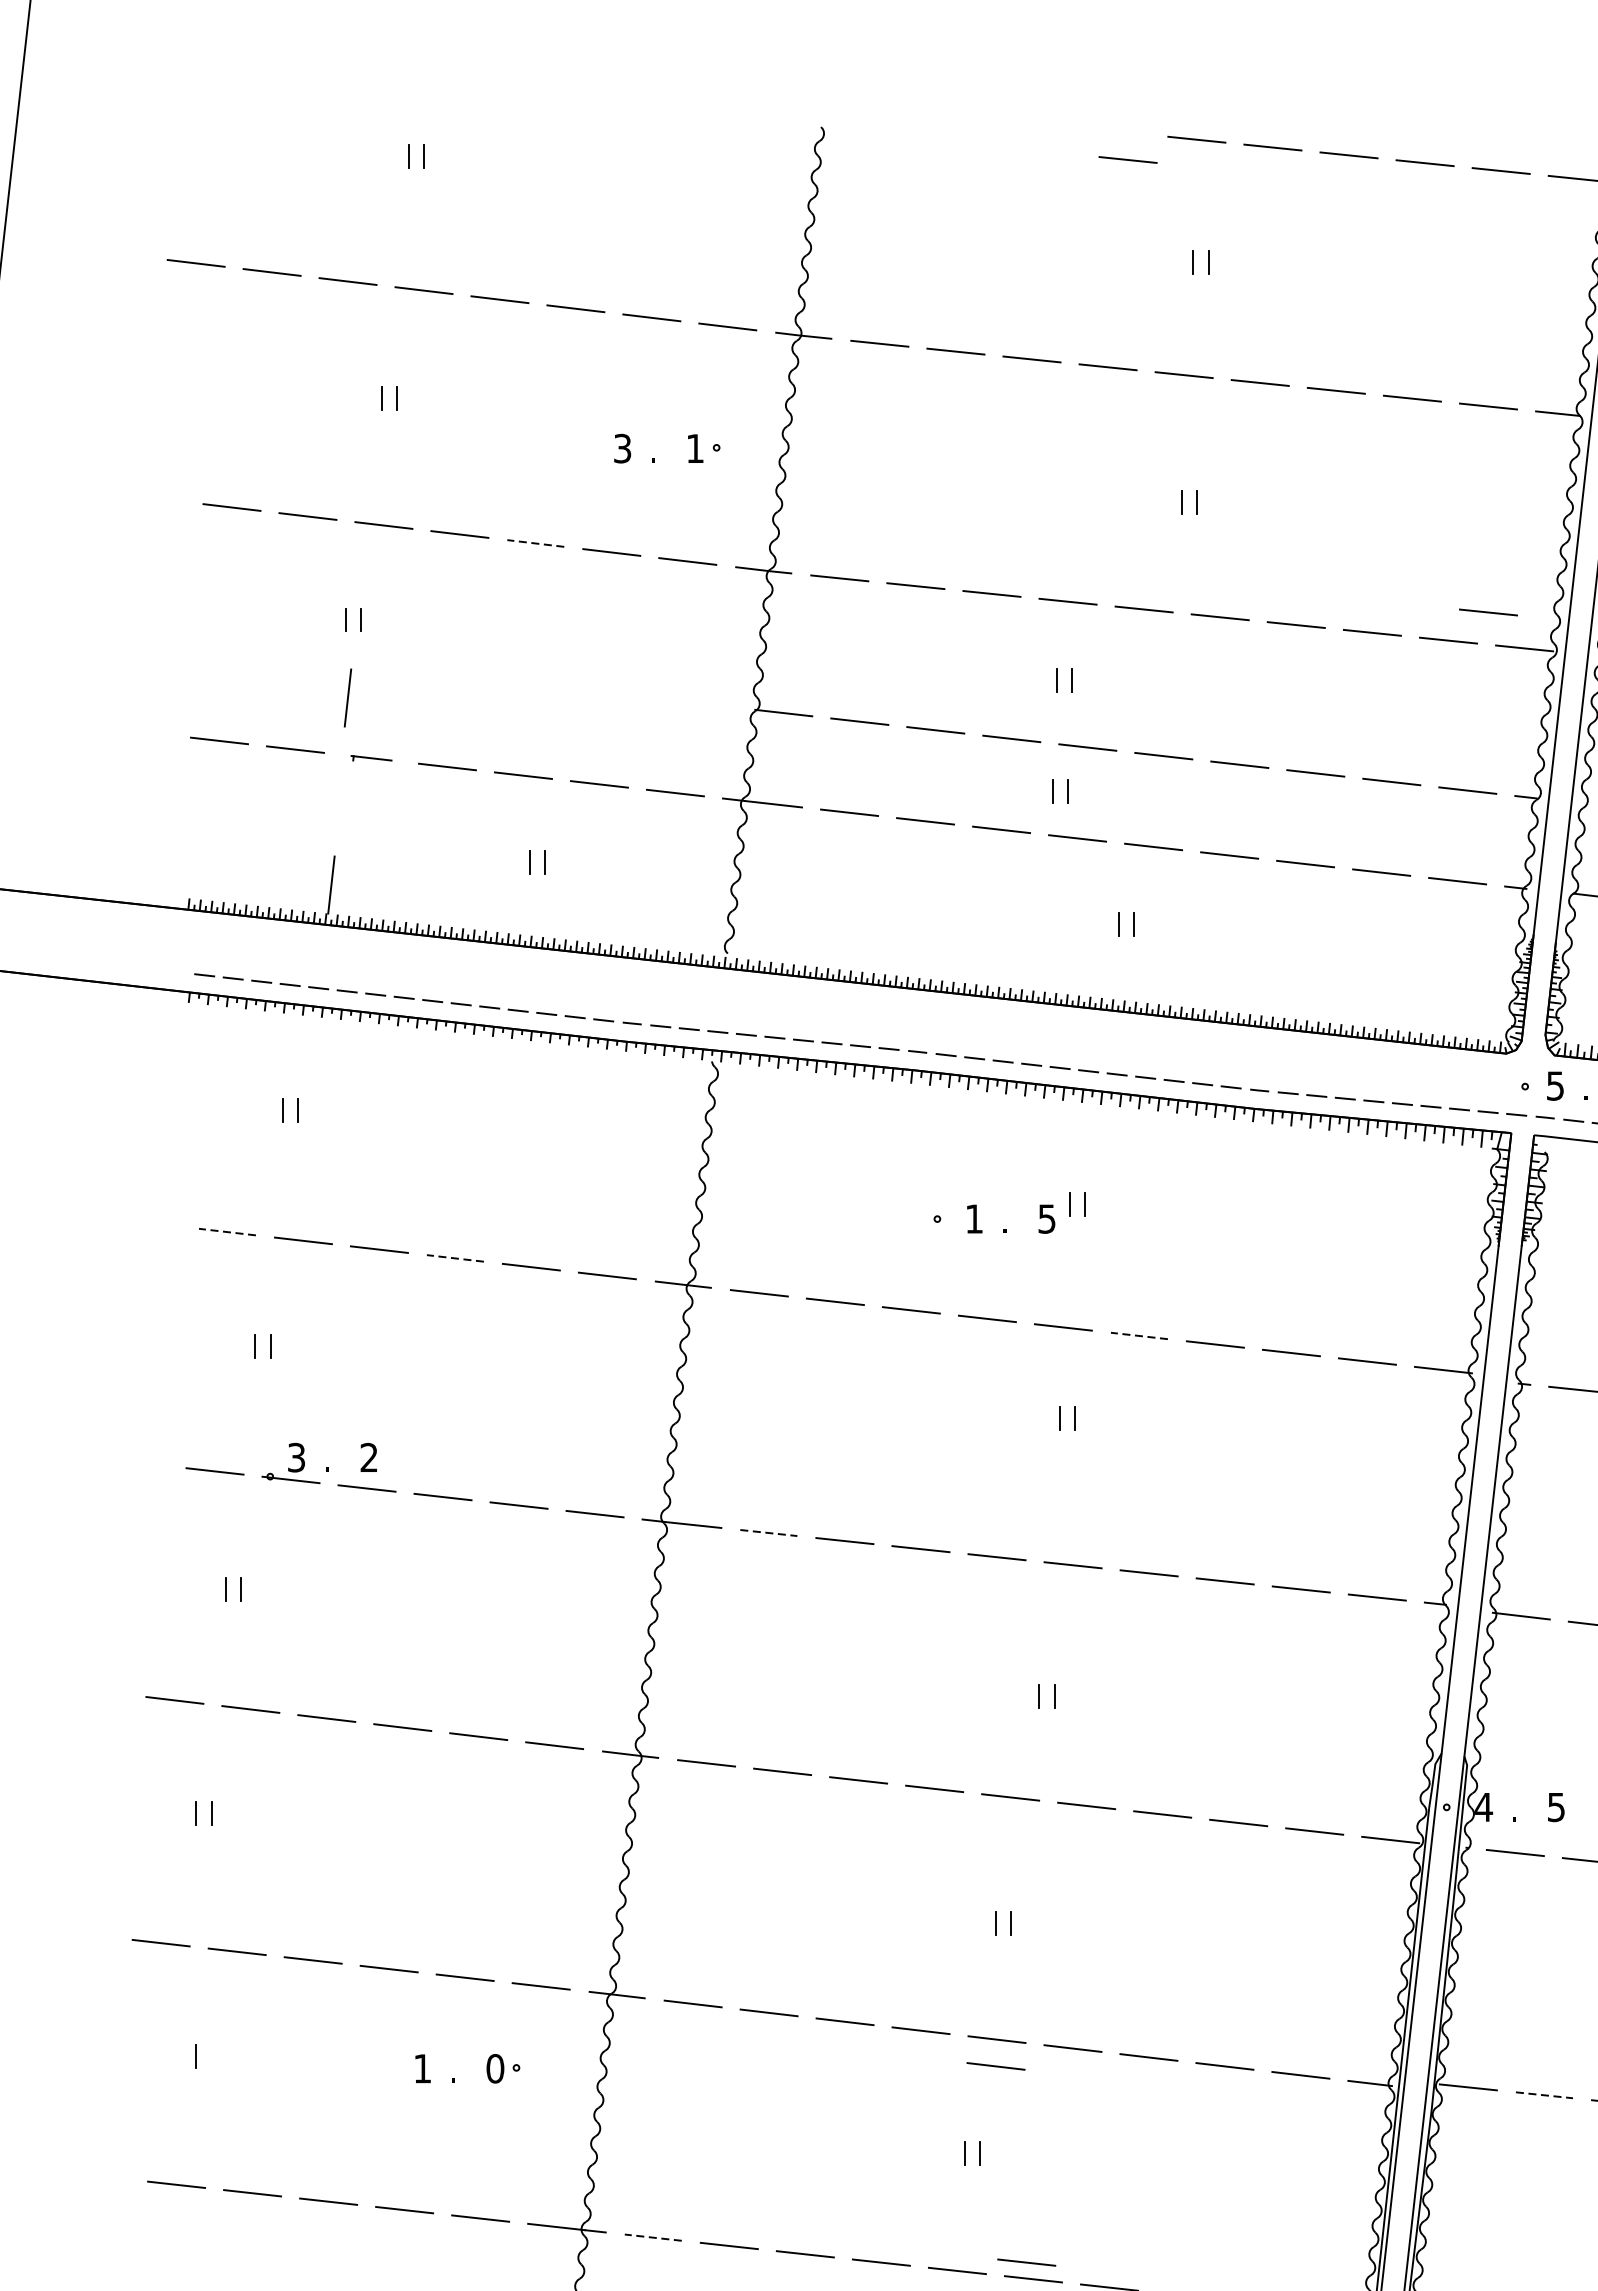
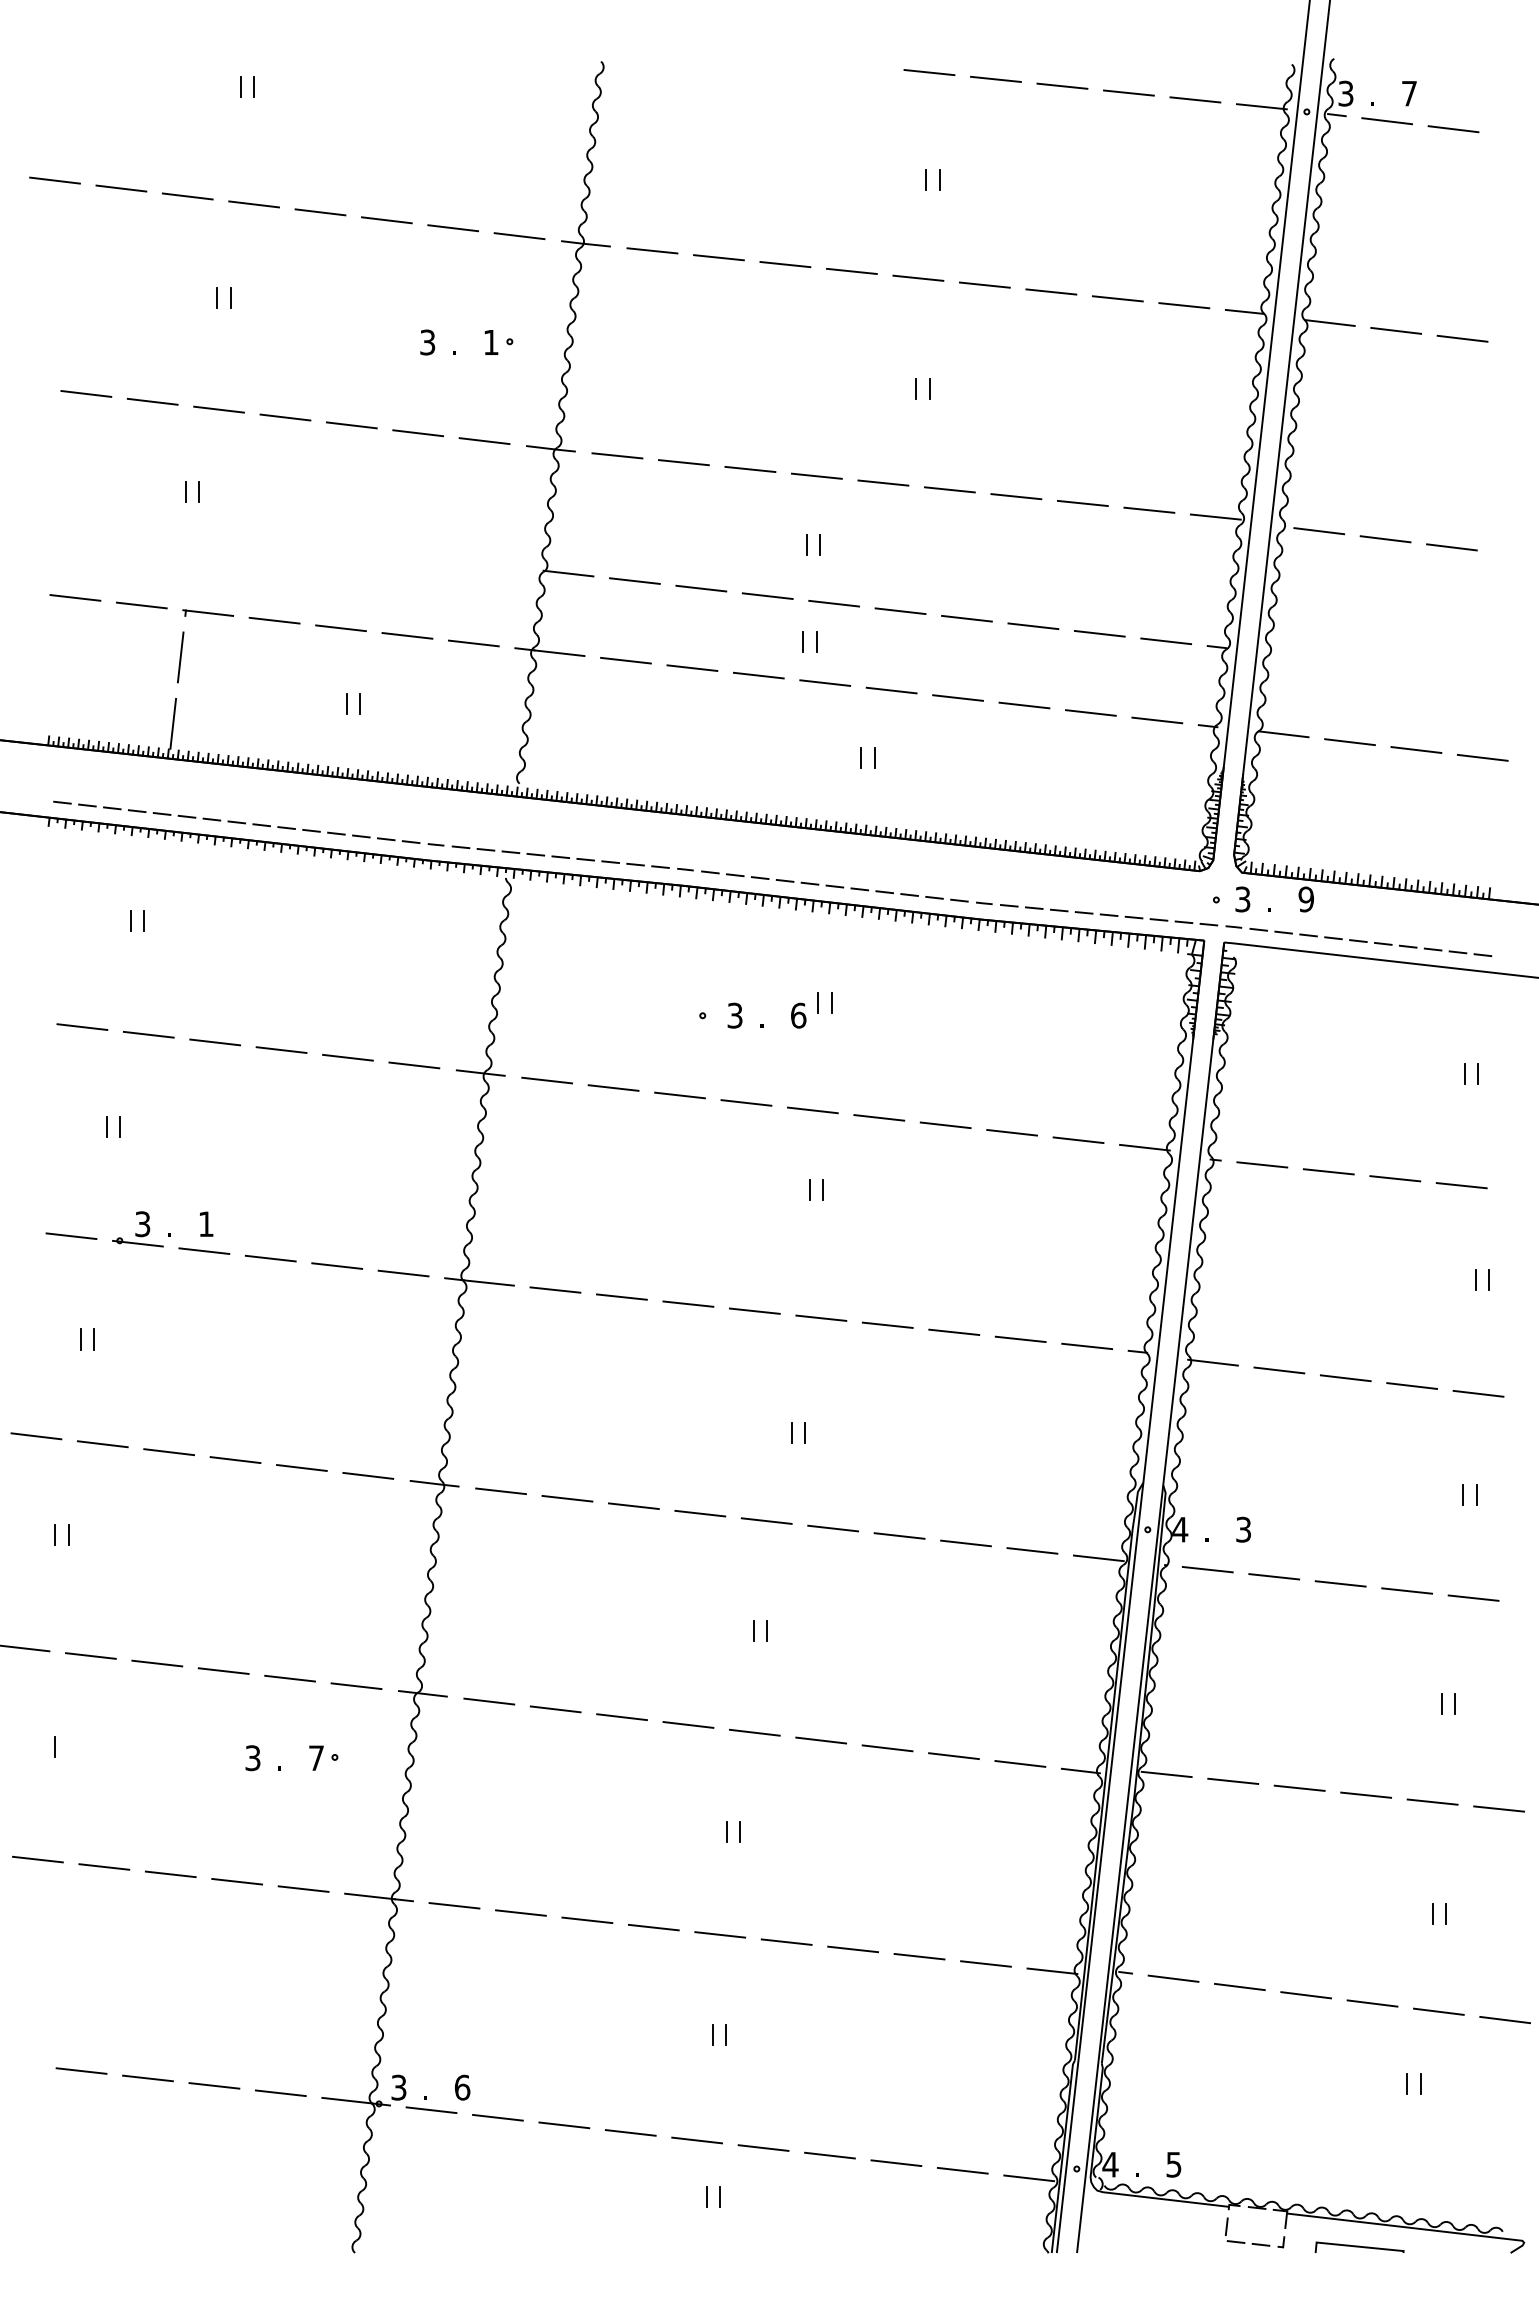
line: (1128, 159) -> (869, 89), removed
line: (535, 543) -> (351, 425), dashed -> solid
line: (1488, 612) -> (1184, 485), removed
line: (347, 698) -> (180, 657), moved
part: (371, 757) -> (208, 612), size x1.43
text: (1556, 1084) -> (1243, 898), 5 -> 3
text: (973, 1218) -> (734, 1015), 1 -> 3
text: (1046, 1218) -> (798, 1015), 5 -> 6
line: (226, 1232) -> (81, 1027), dashed -> solid
line: (455, 1258) -> (281, 1050), dashed -> solid
line: (1138, 1335) -> (878, 1117), dashed -> solid
text: (368, 1456) -> (205, 1223), 2 -> 1
line: (768, 1533) -> (555, 1290), dashed -> solid
text: (1556, 1807) -> (1243, 1529), 5 -> 3
line: (995, 2065) -> (753, 1755), removed
text: (422, 2069) -> (252, 1758), 1 -> 3
text: (495, 2069) -> (316, 1758), 0 -> 7
line: (1544, 2095) -> (1233, 1781), dashed -> solid
line: (653, 2237) -> (454, 1905), dashed -> solid
line: (1026, 2262) -> (780, 1927), removed

